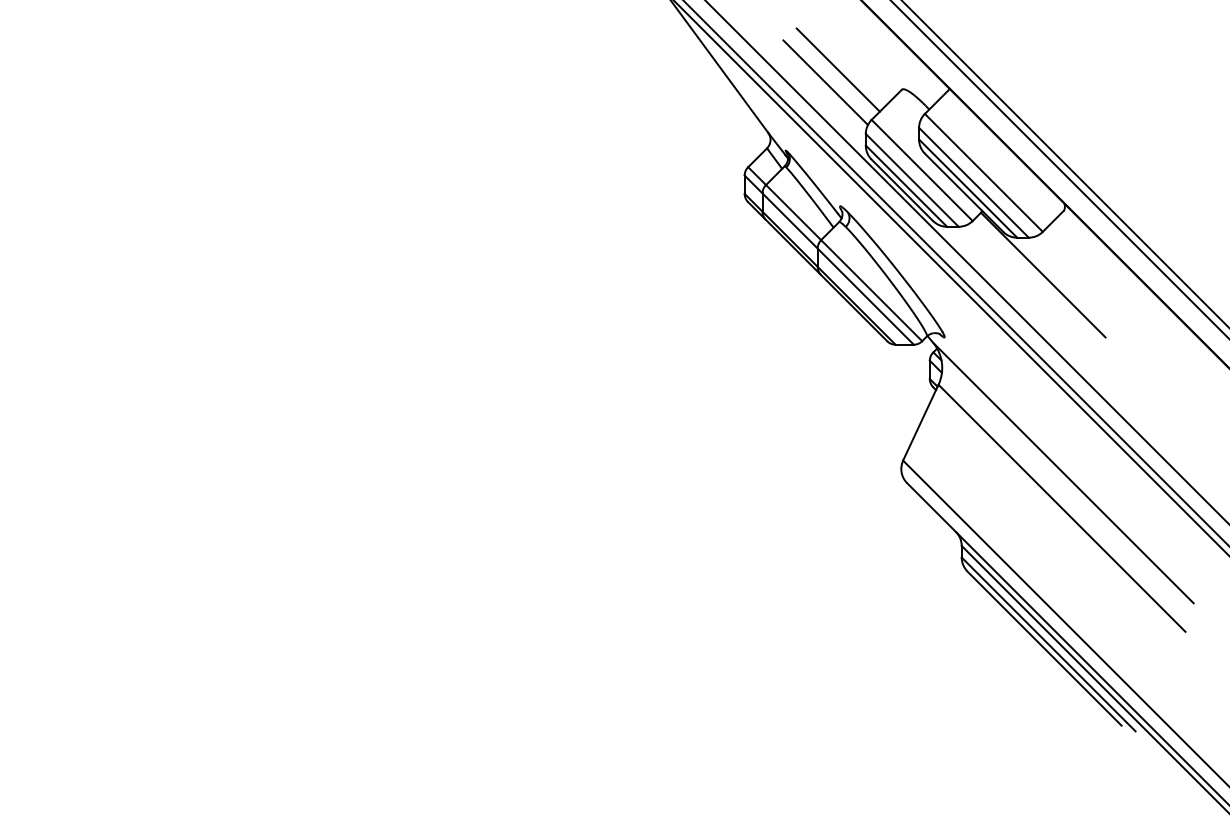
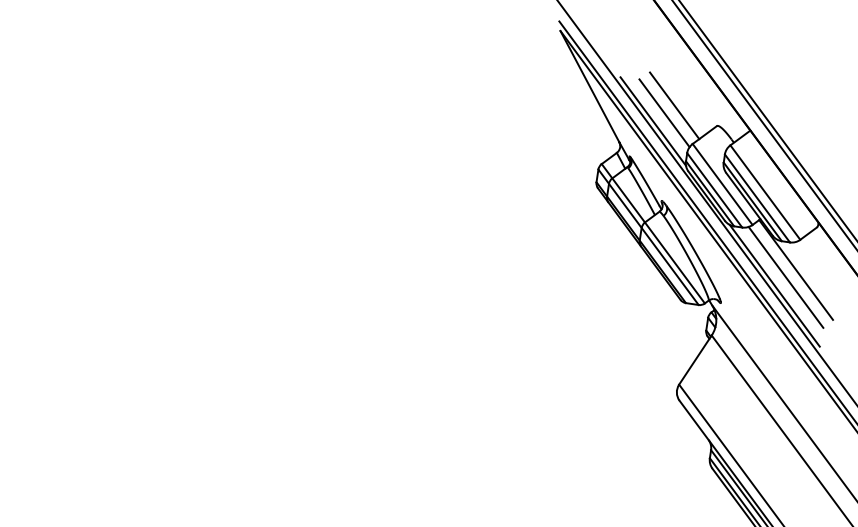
line: (811, 96) -> (653, 121), added
line: (1030, 287) -> (785, 277), added
line: (1016, 301) -> (774, 285), added

